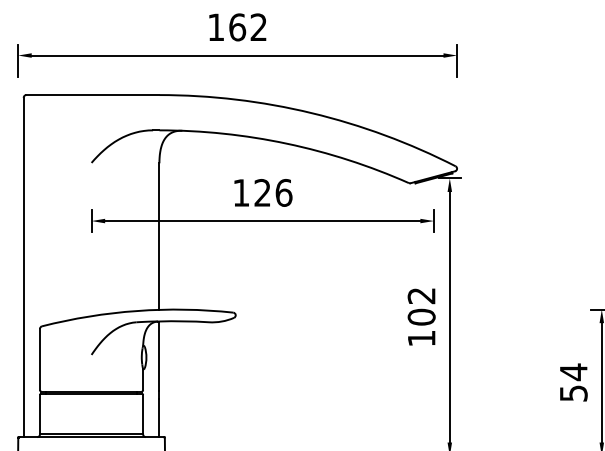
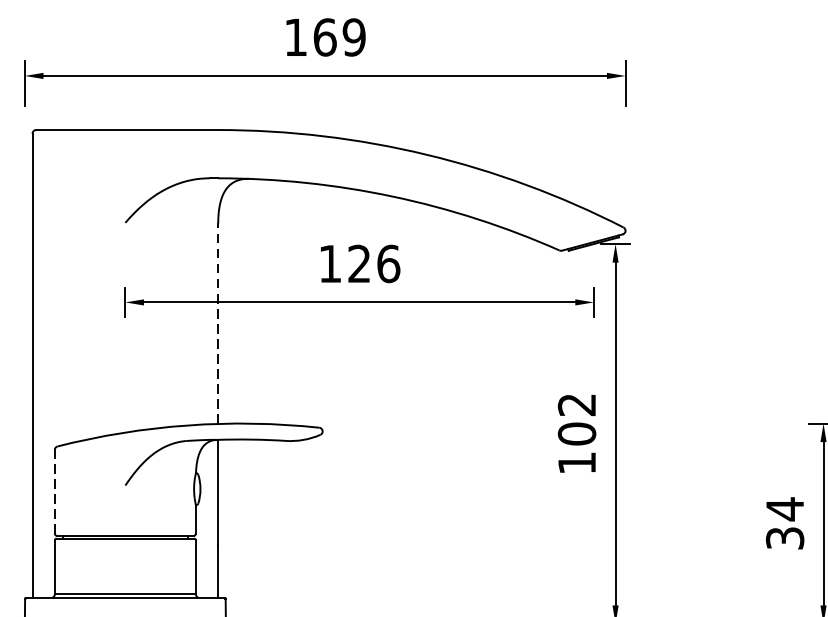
text: (258, 27) -> (353, 37), 162 -> 169
line: (159, 236) -> (218, 323), solid -> dashed
line: (40, 359) -> (55, 491), solid -> dashed
text: (573, 392) -> (784, 537), 54 -> 34

